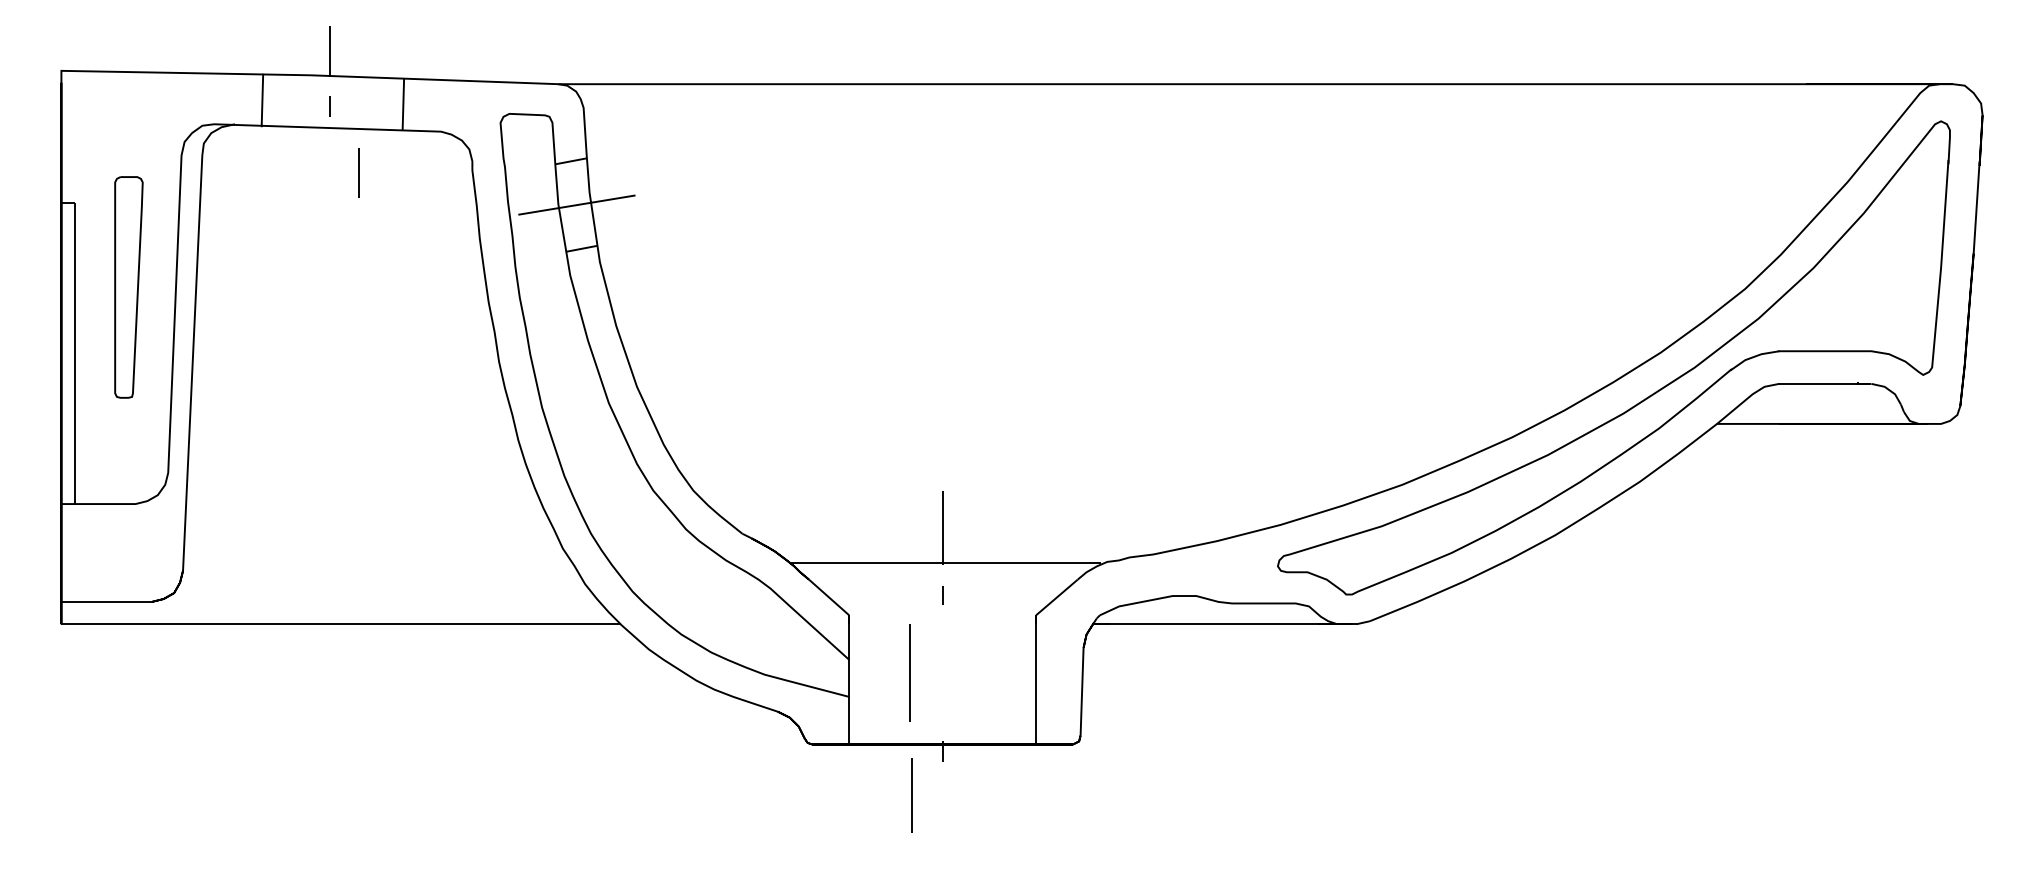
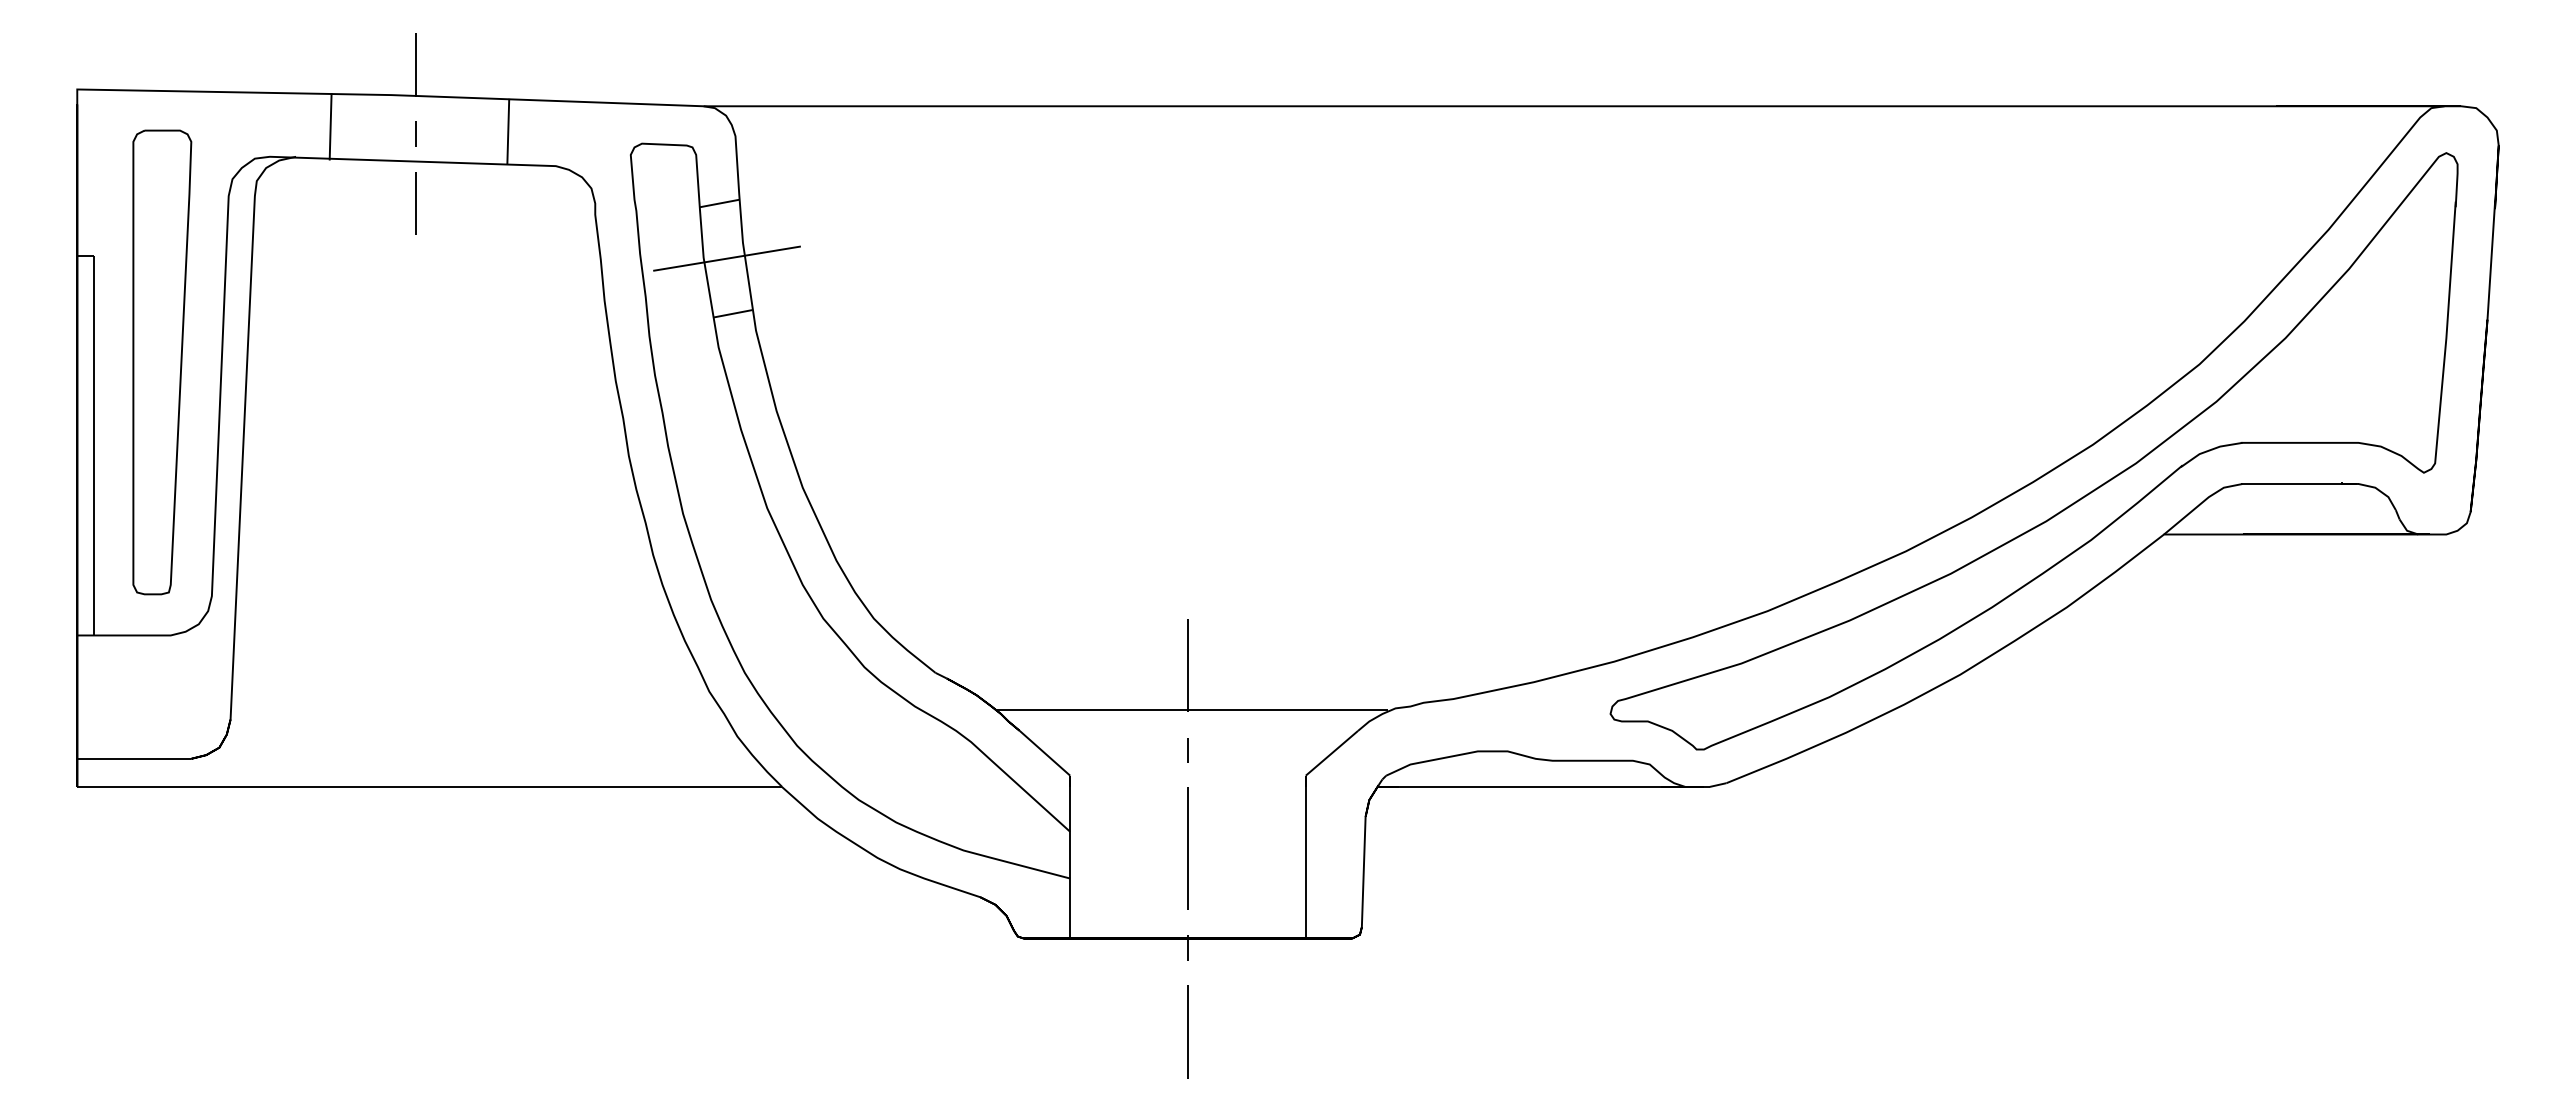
line: (358, 173) -> (415, 203), moved
part: (129, 287) -> (162, 362), size x1.67
line: (909, 673) -> (1187, 848), moved
line: (911, 795) -> (1187, 1031), moved

